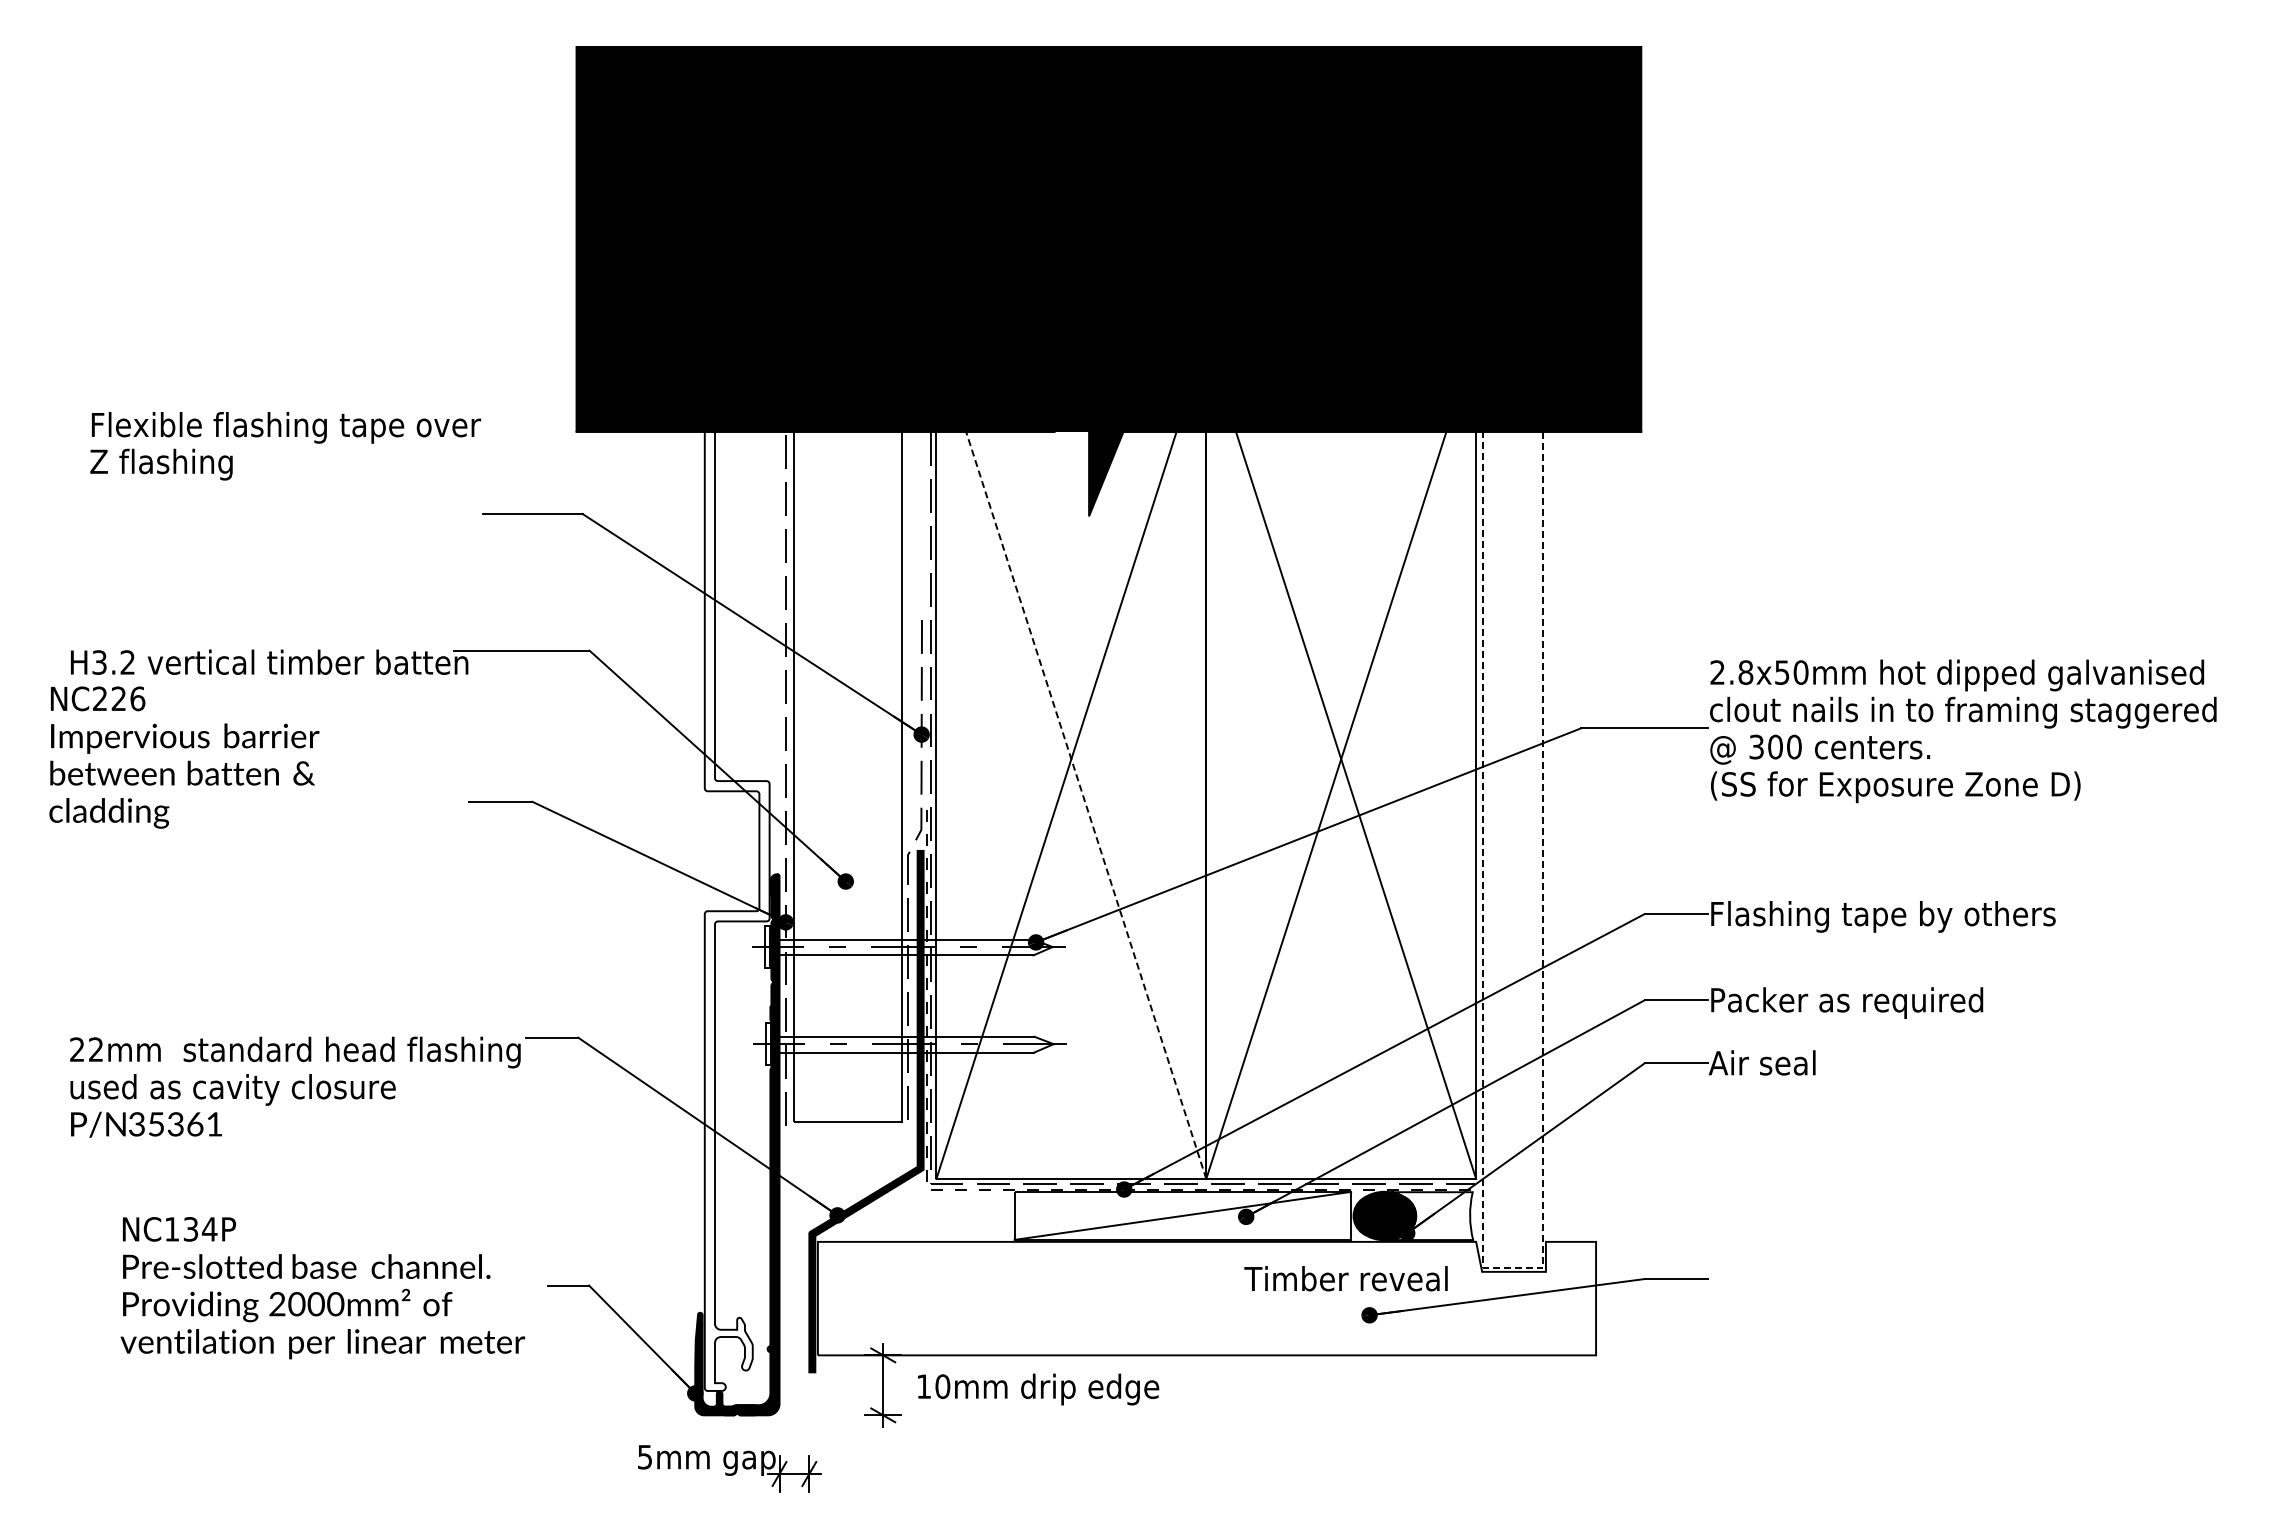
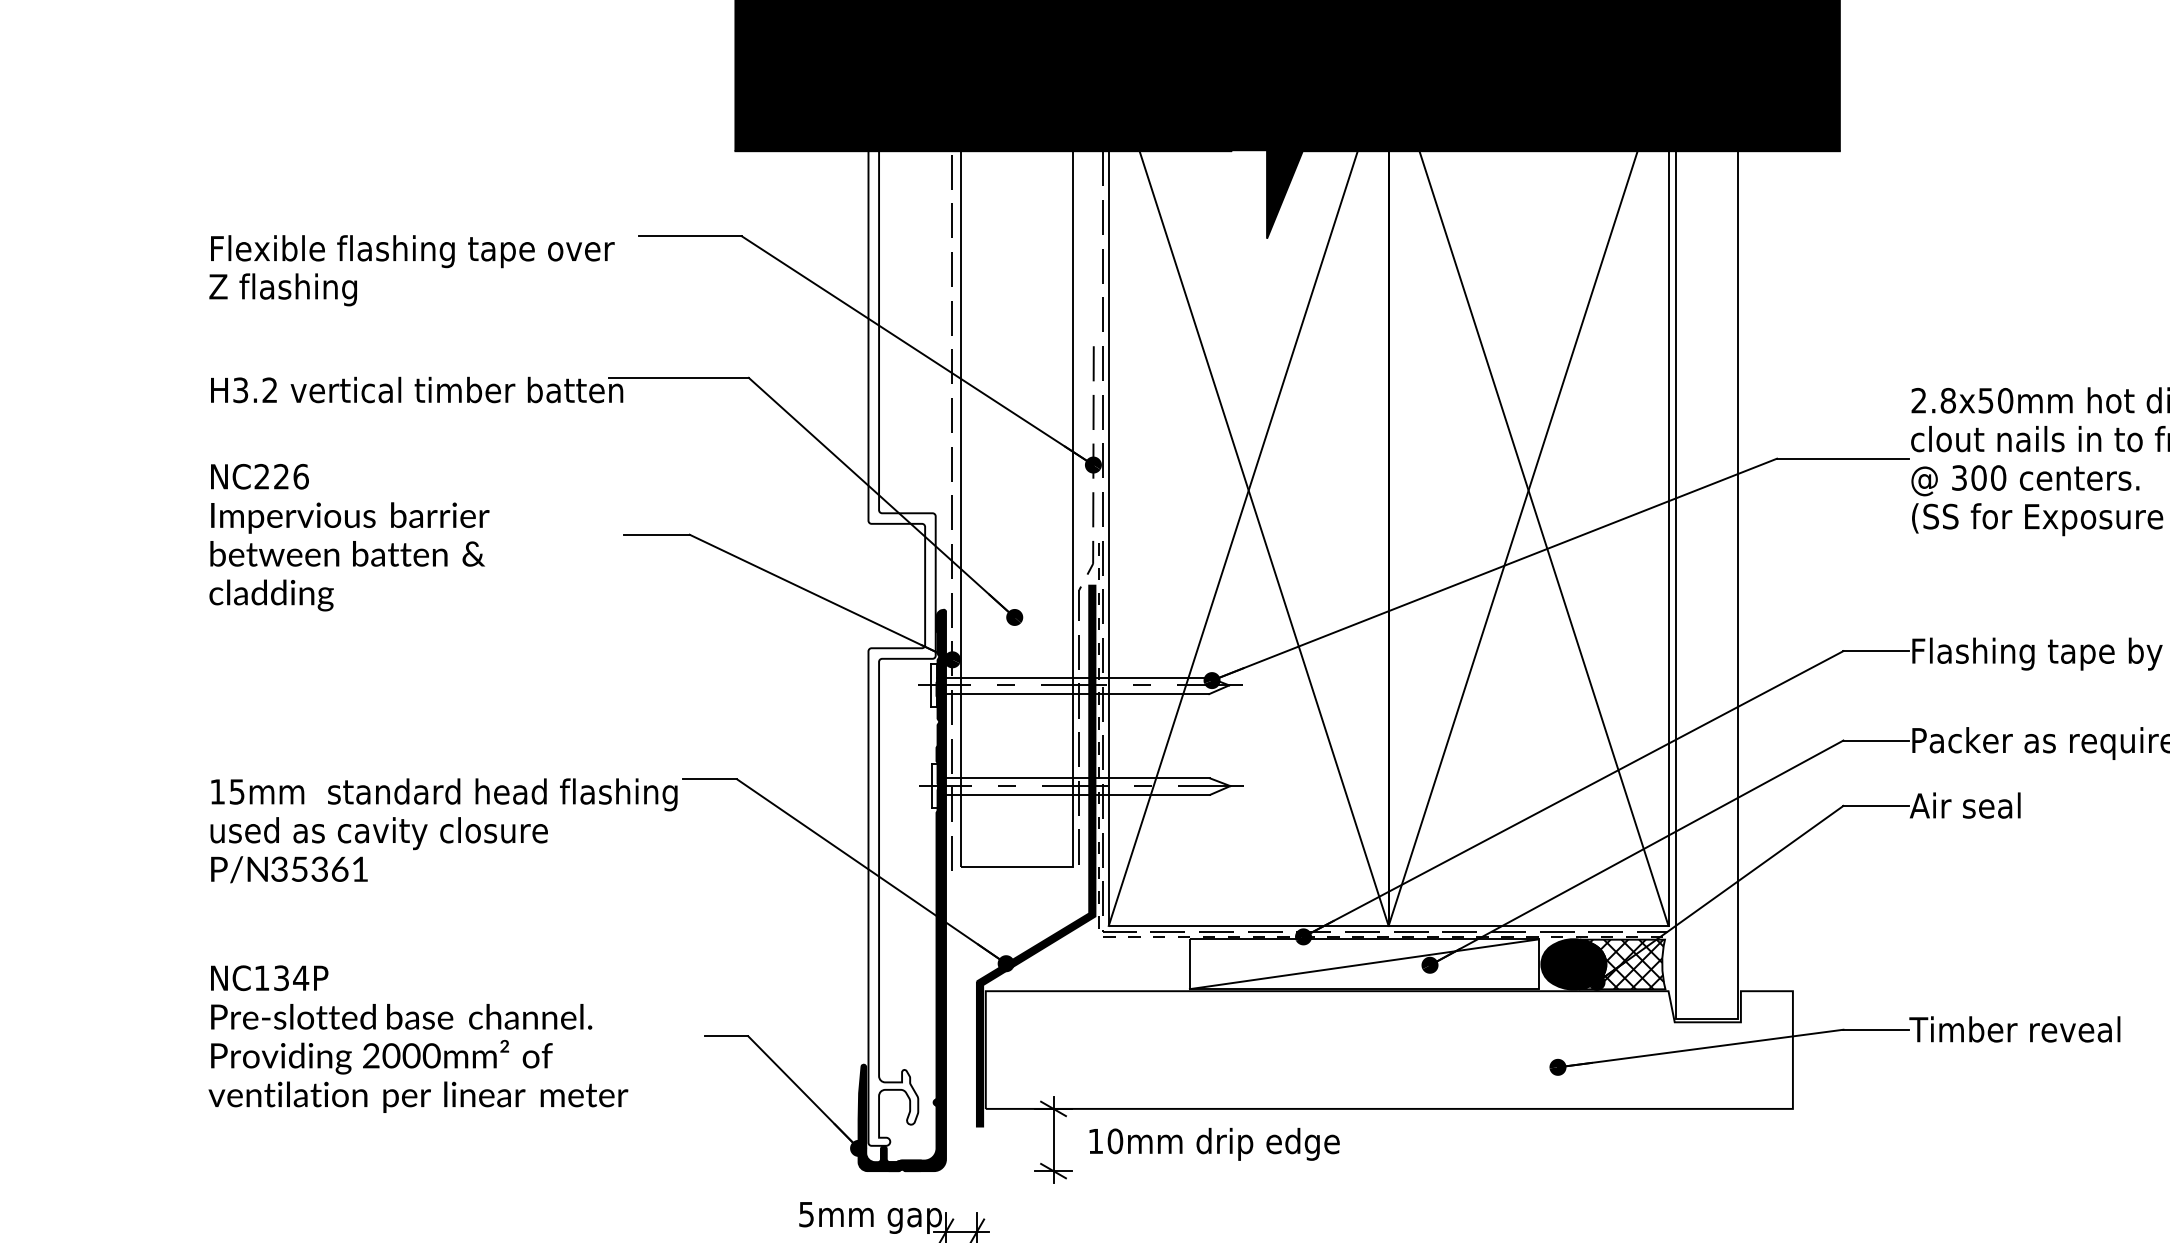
text: (285, 446) -> (411, 270), moved
text: (184, 757) -> (349, 537), moved
line: (1071, 759) -> (1248, 490), dashed -> solid
text: (86, 1049) -> (227, 791), 22mm -> 15mm
hatch: (1432, 1216) -> (1623, 964), added
line: (1513, 1268) -> (1707, 1018), dashed -> solid
text: (1345, 1278) -> (2014, 1029), moved
text: (322, 1288) -> (418, 1039), moved

